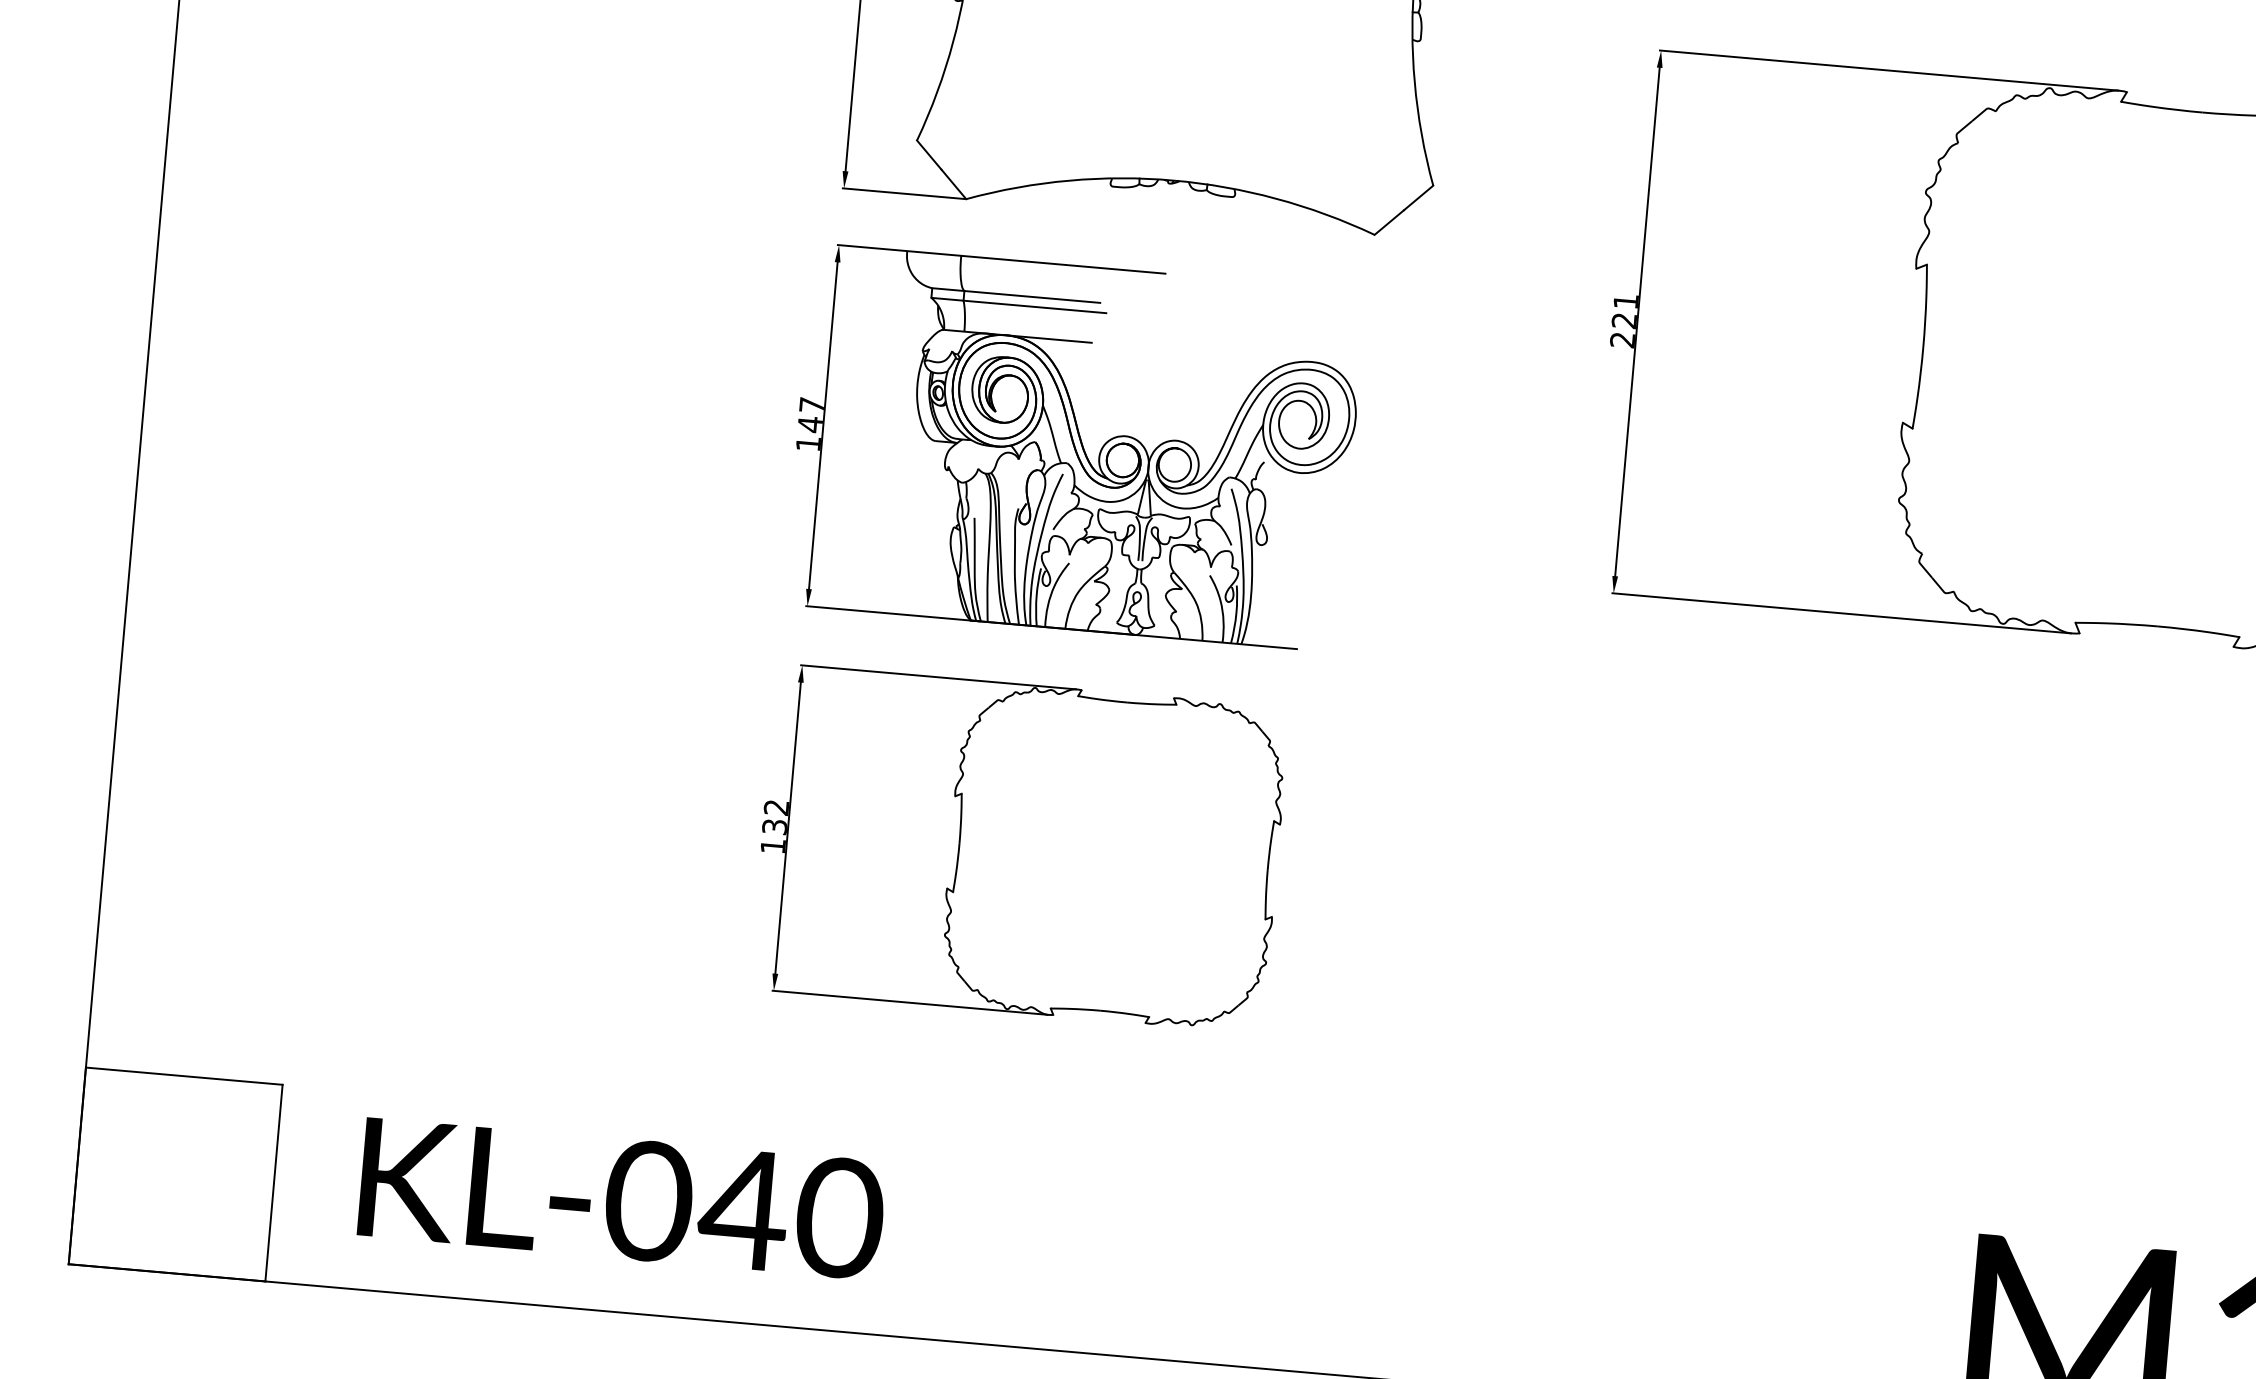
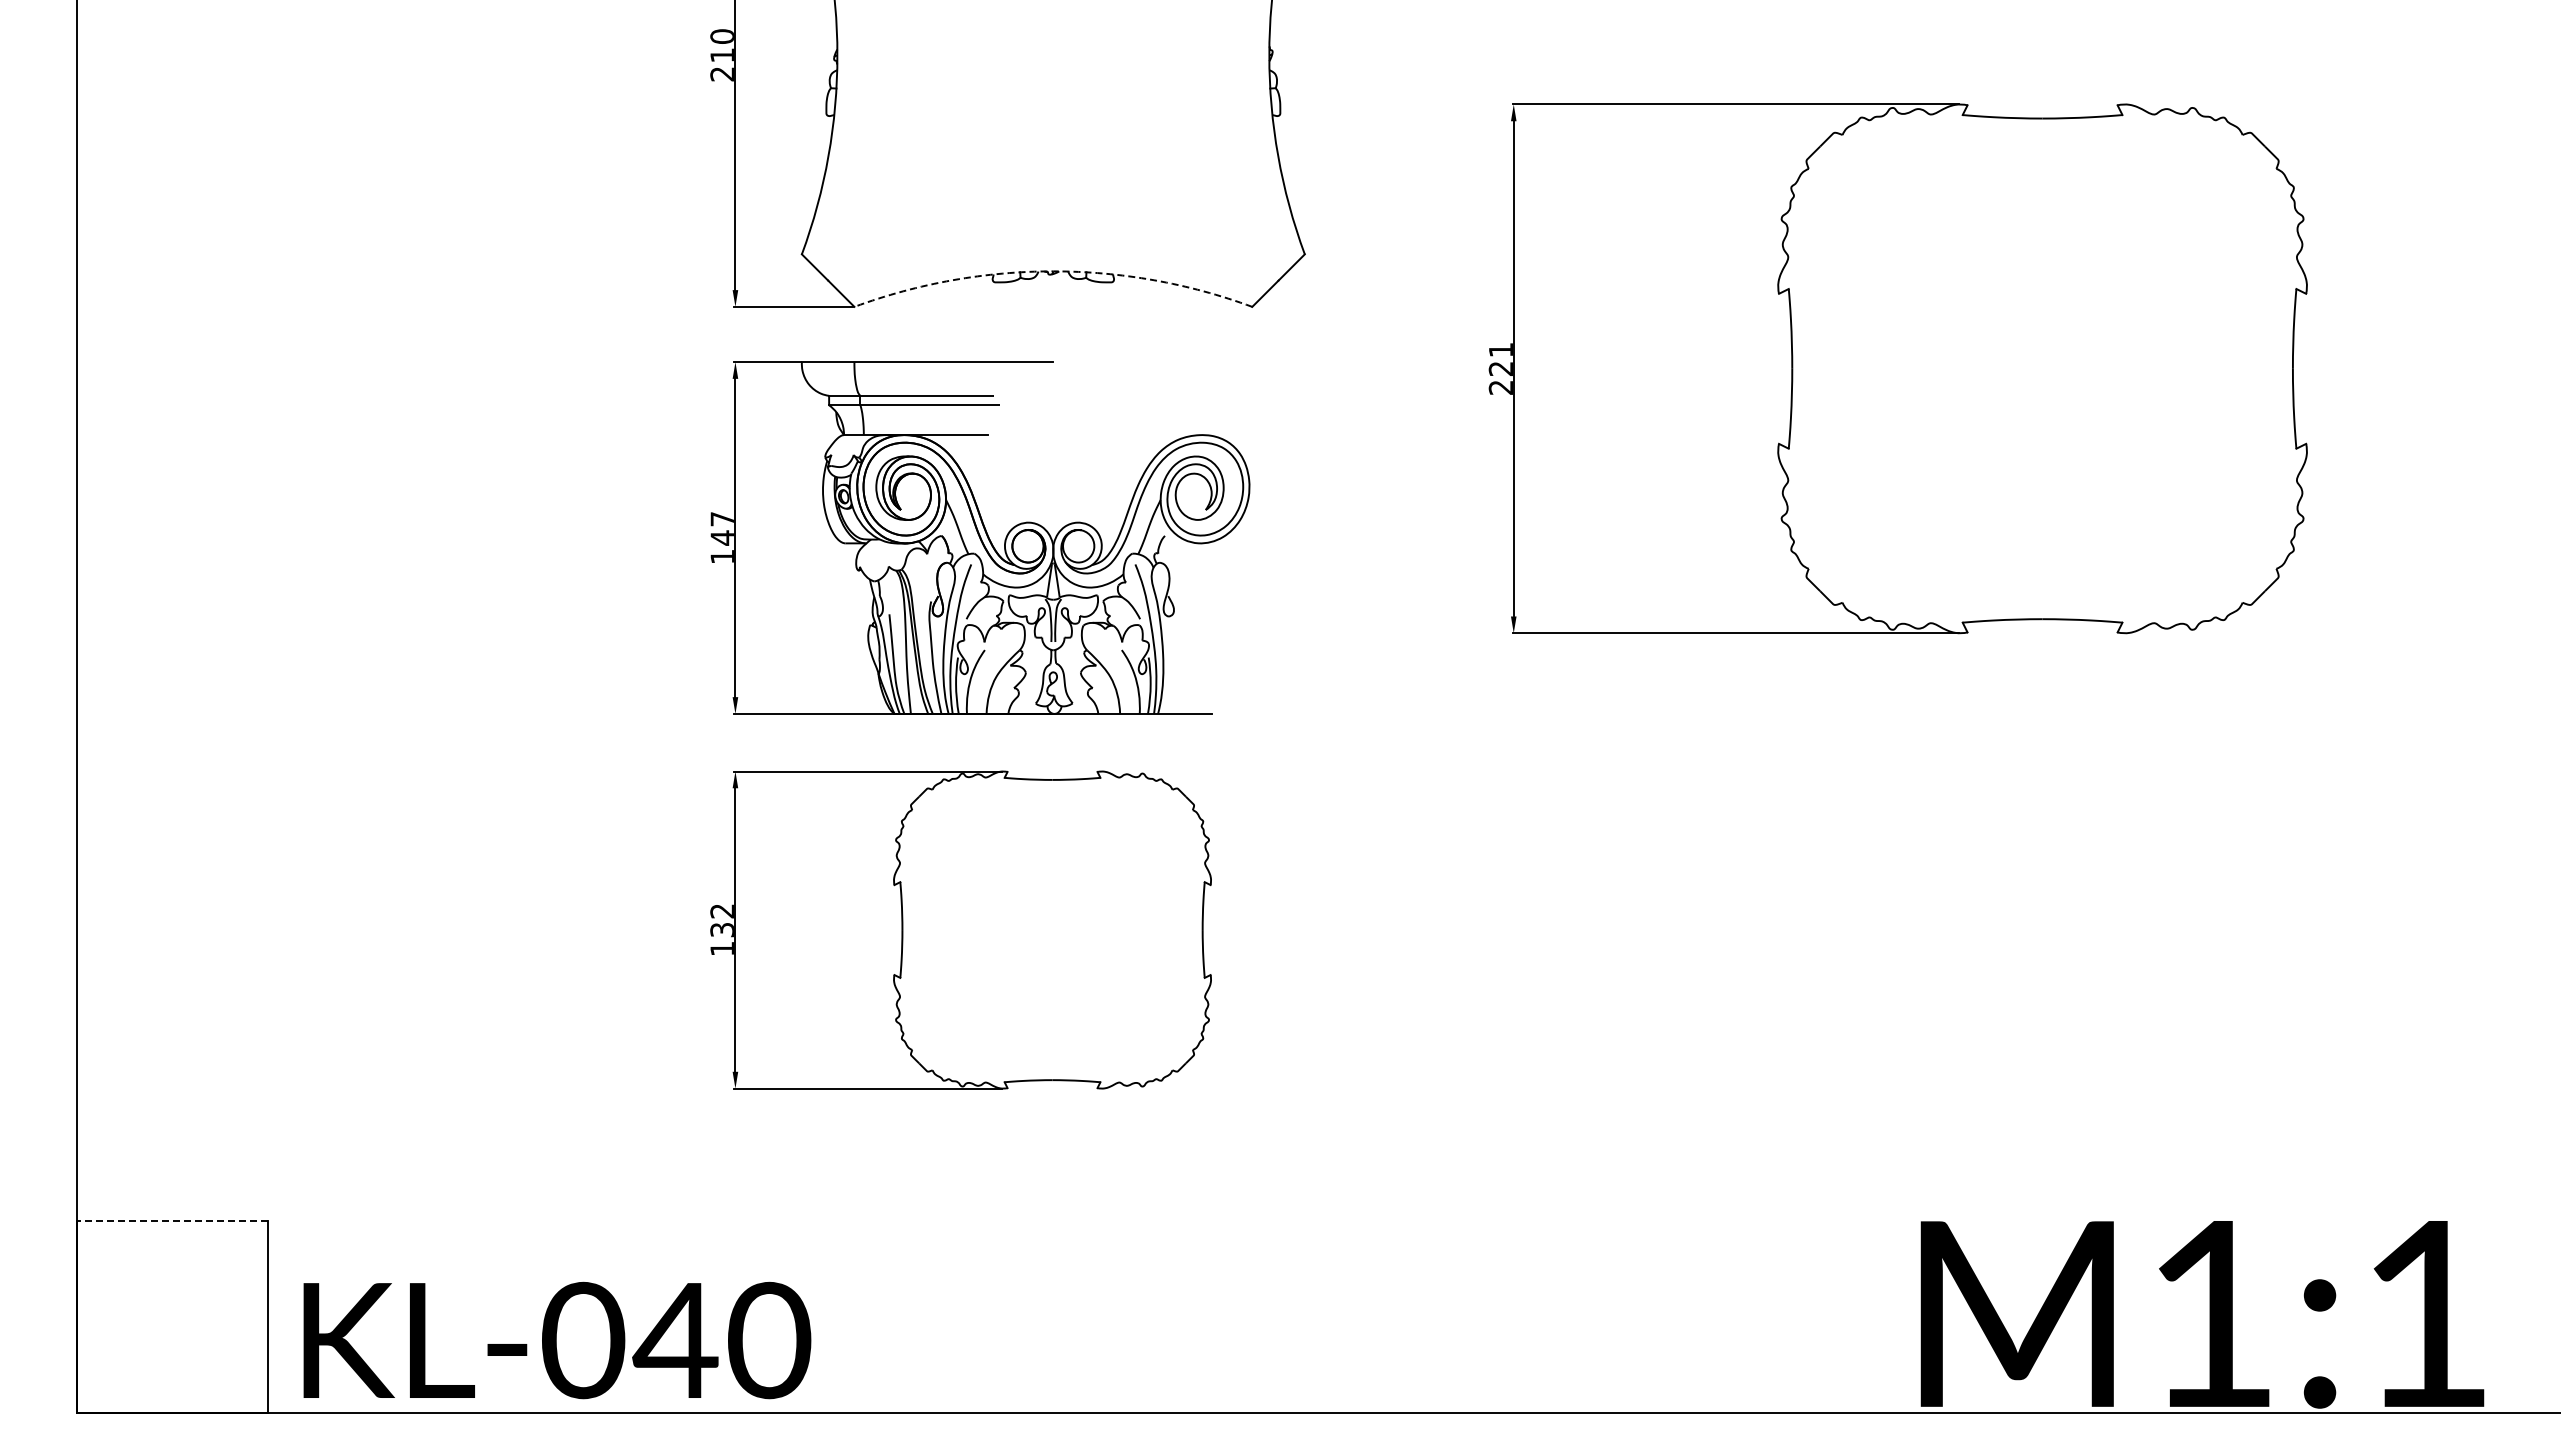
arc: (1173, 180) -> (1053, 271), solid -> dashed
line: (184, 1075) -> (172, 1220), solid -> dashed
text: (622, 1198) -> (557, 1340), moved

